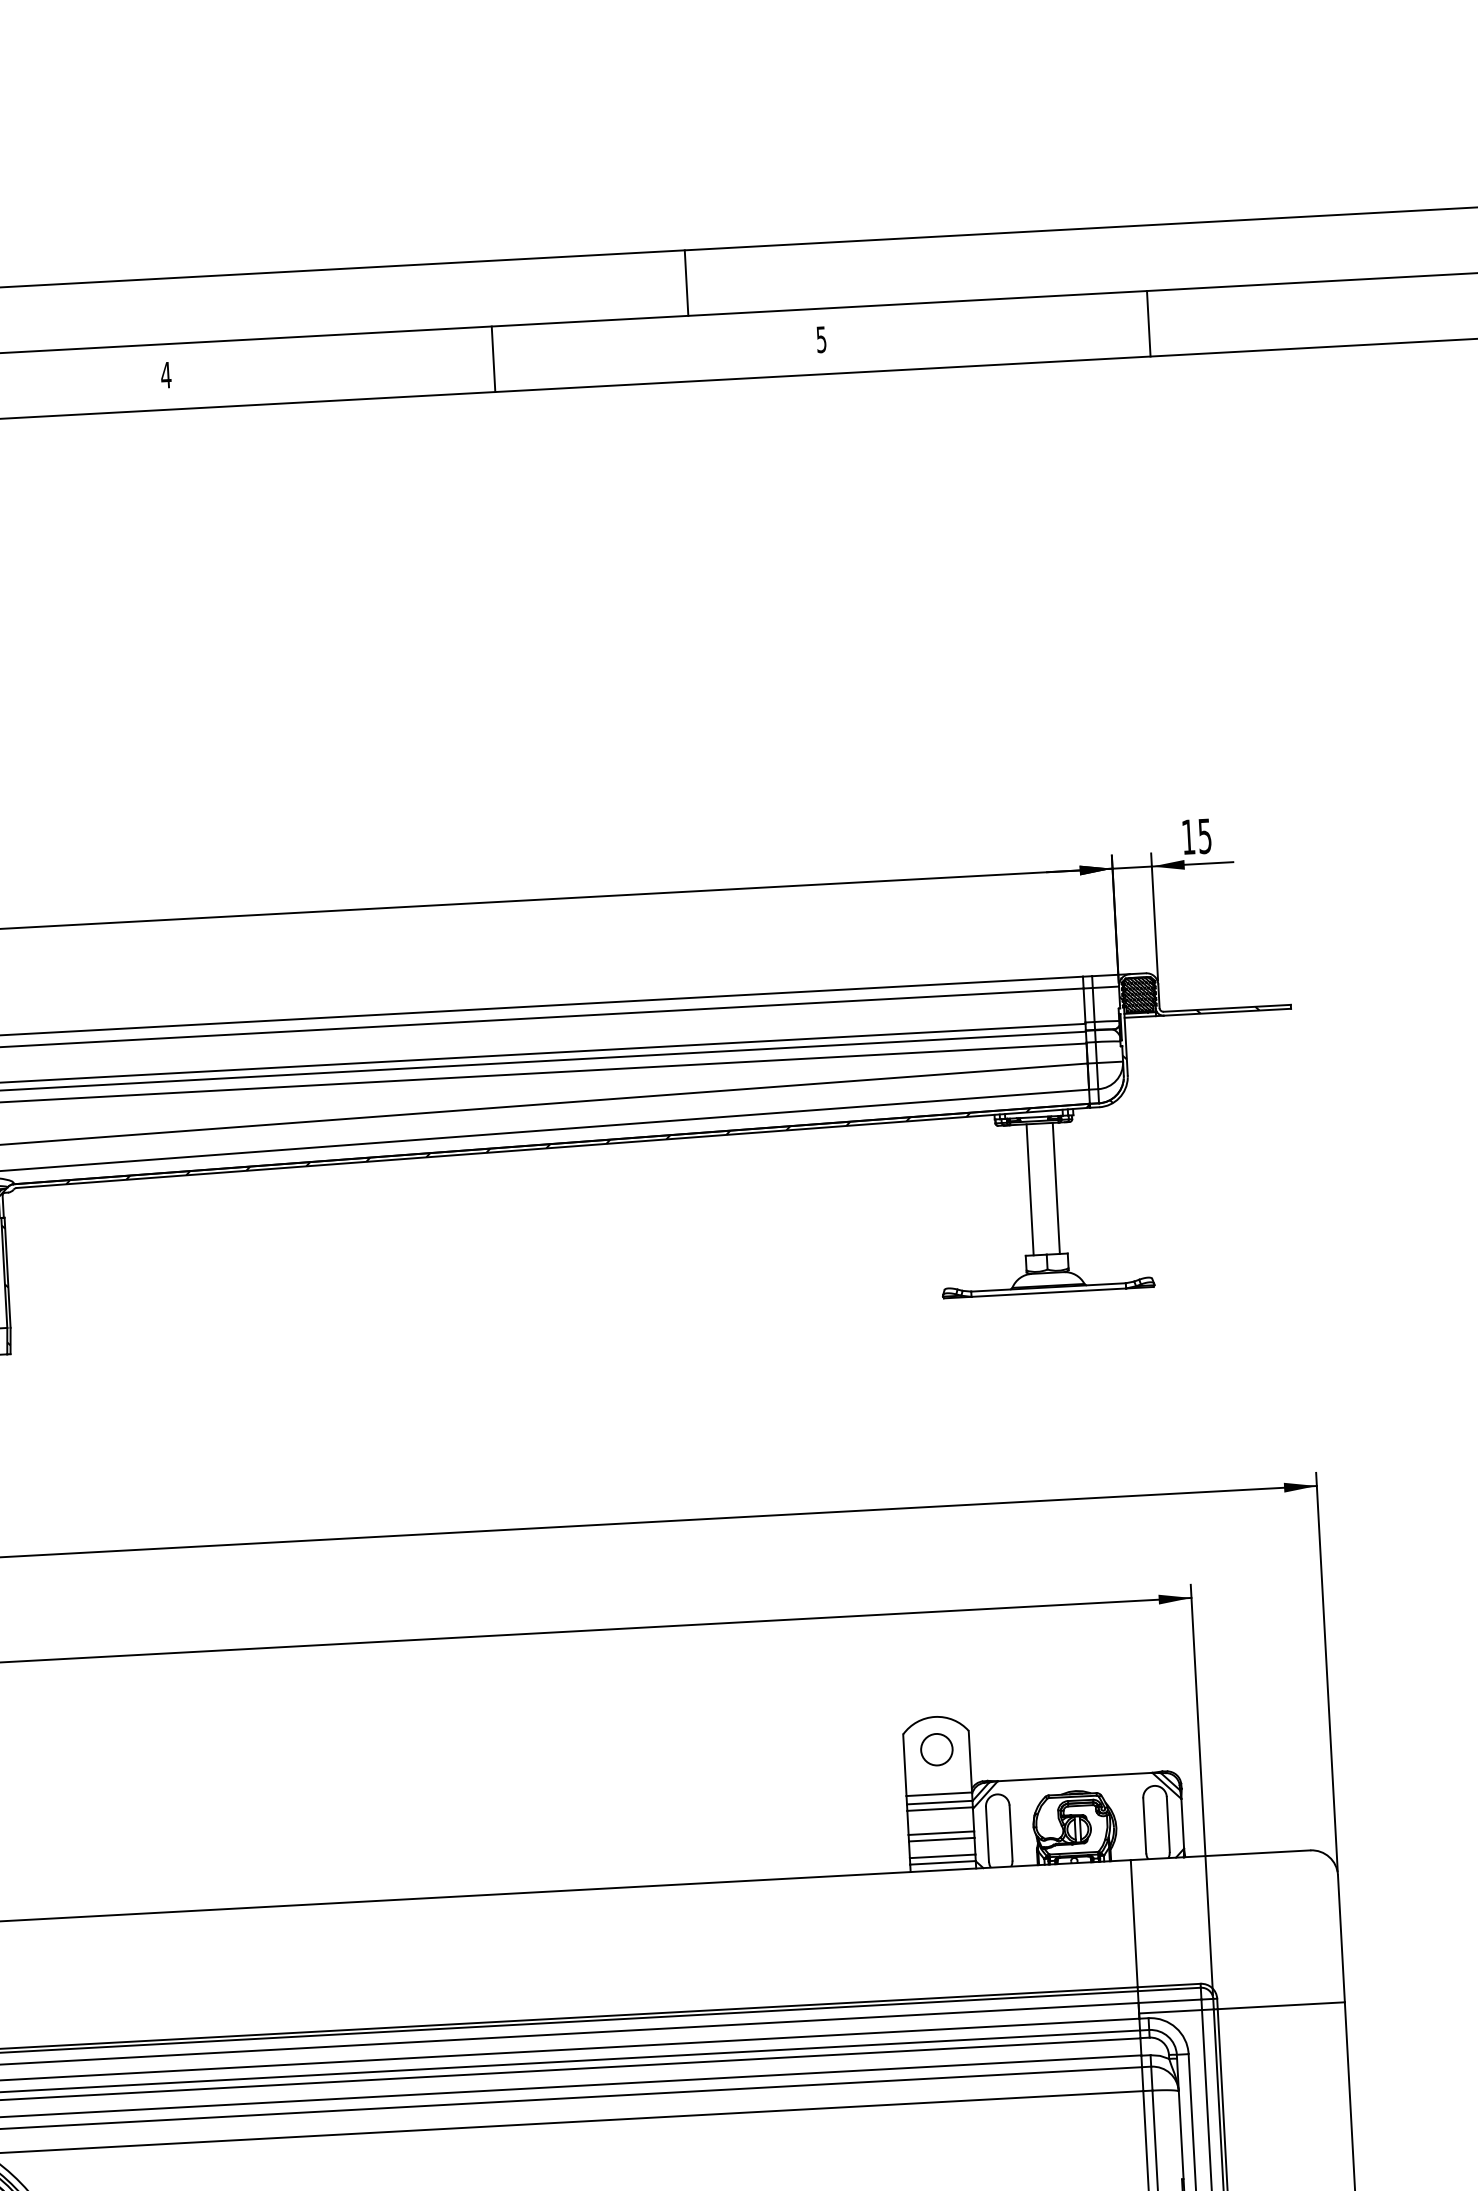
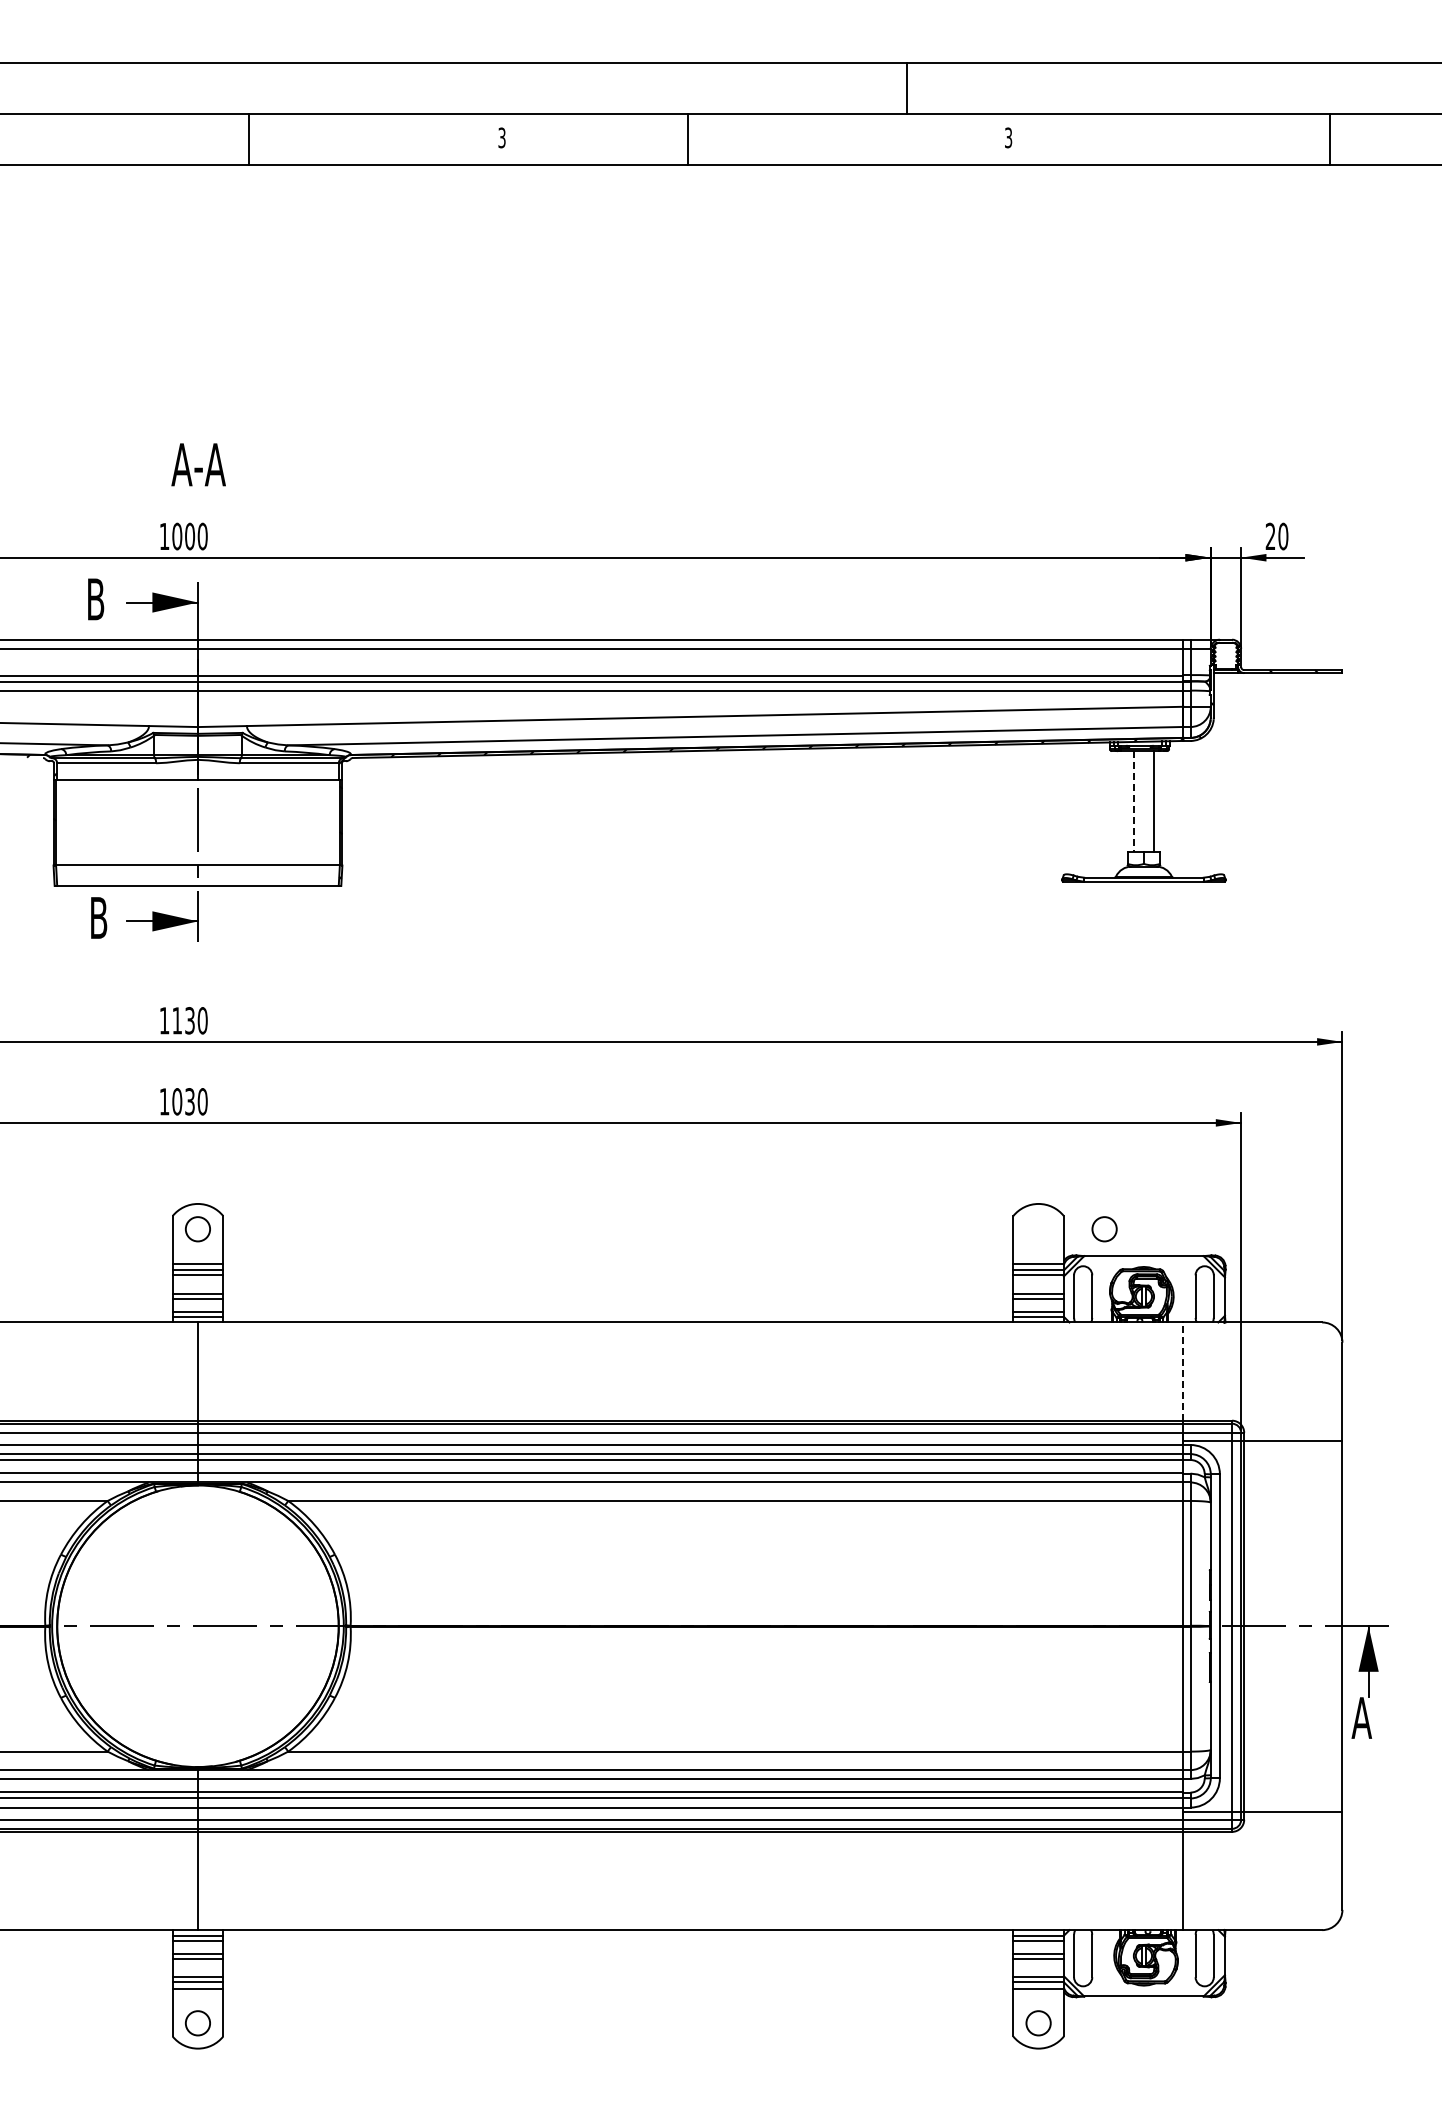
line: (1148, 324) -> (1330, 139), moved
text: (821, 339) -> (1008, 137), 5 -> 3
line: (492, 359) -> (687, 139), moved
text: (165, 374) -> (501, 137), 4 -> 3
text: (1196, 836) -> (1276, 536), 15 -> 20
hatch: (1138, 994) -> (1225, 655), removed
line: (1029, 1189) -> (1133, 801), solid -> dashed
circle: (936, 1750) -> (1104, 1229), moved
line: (1134, 1923) -> (1183, 1371), solid -> dashed

